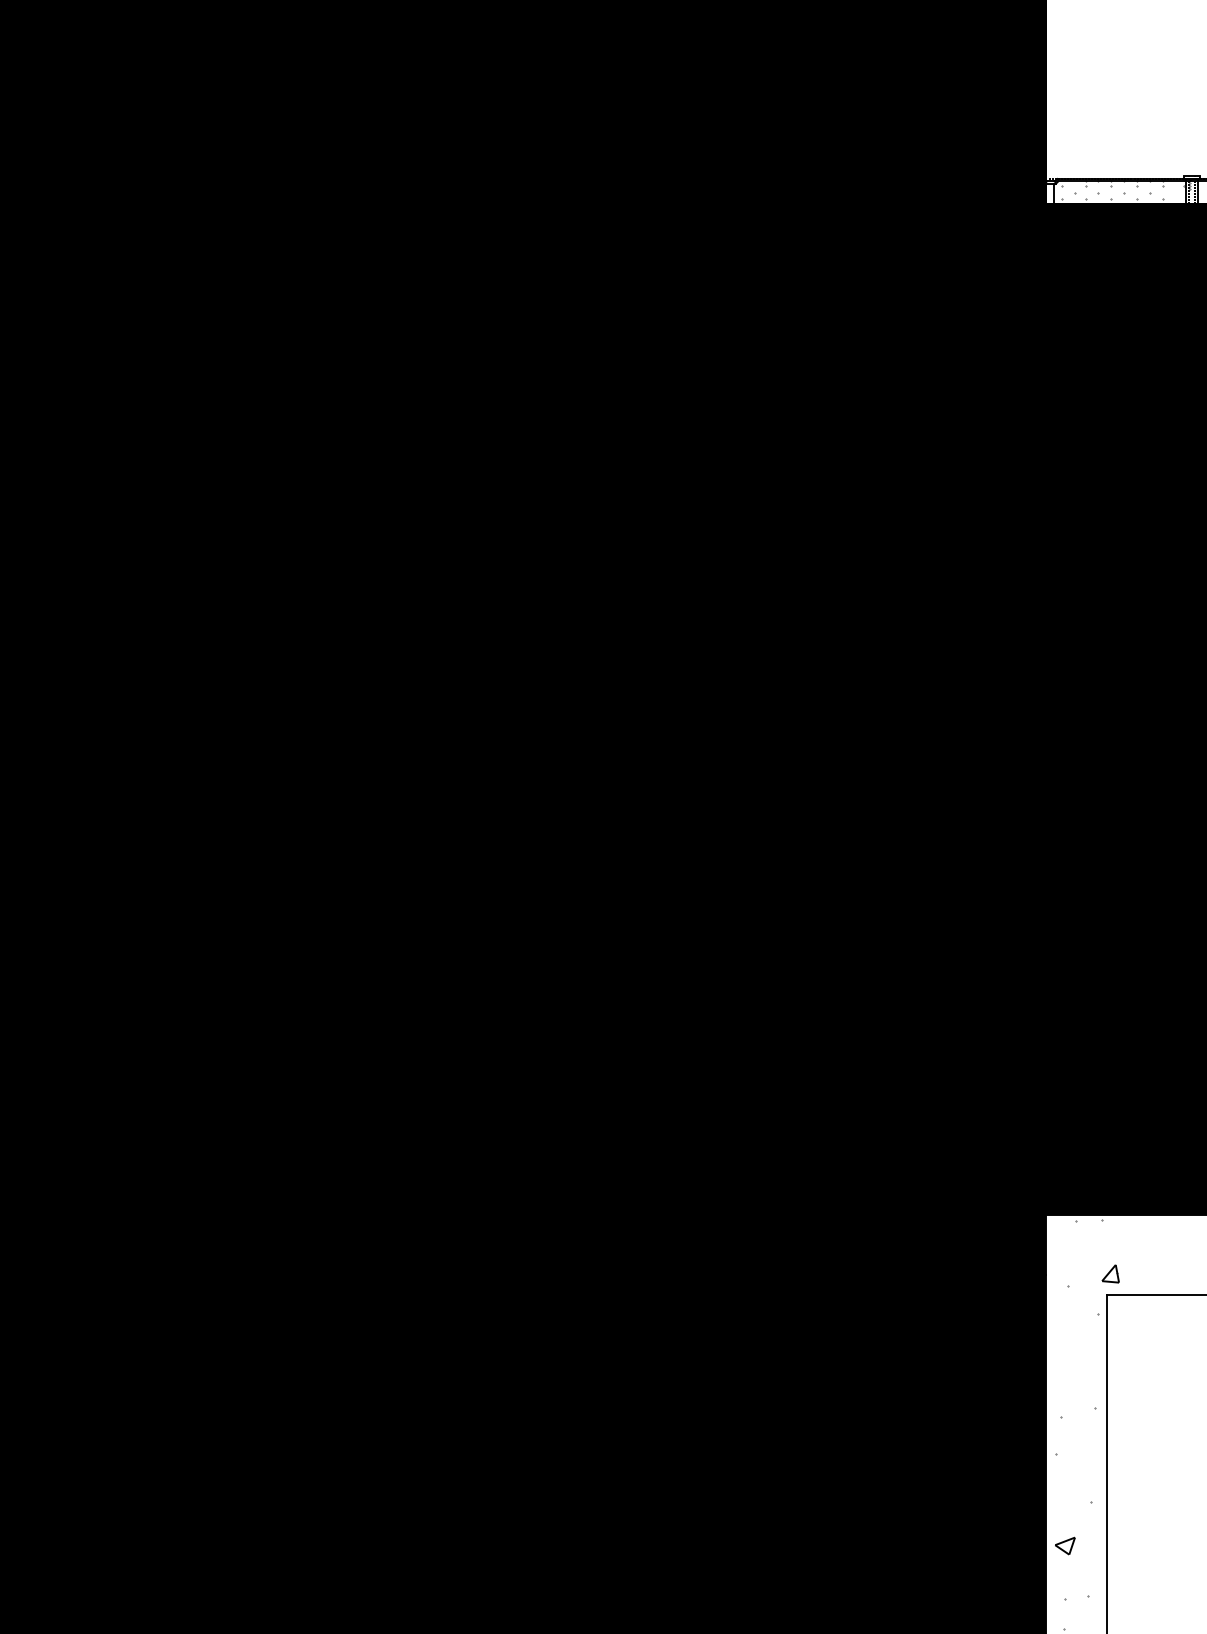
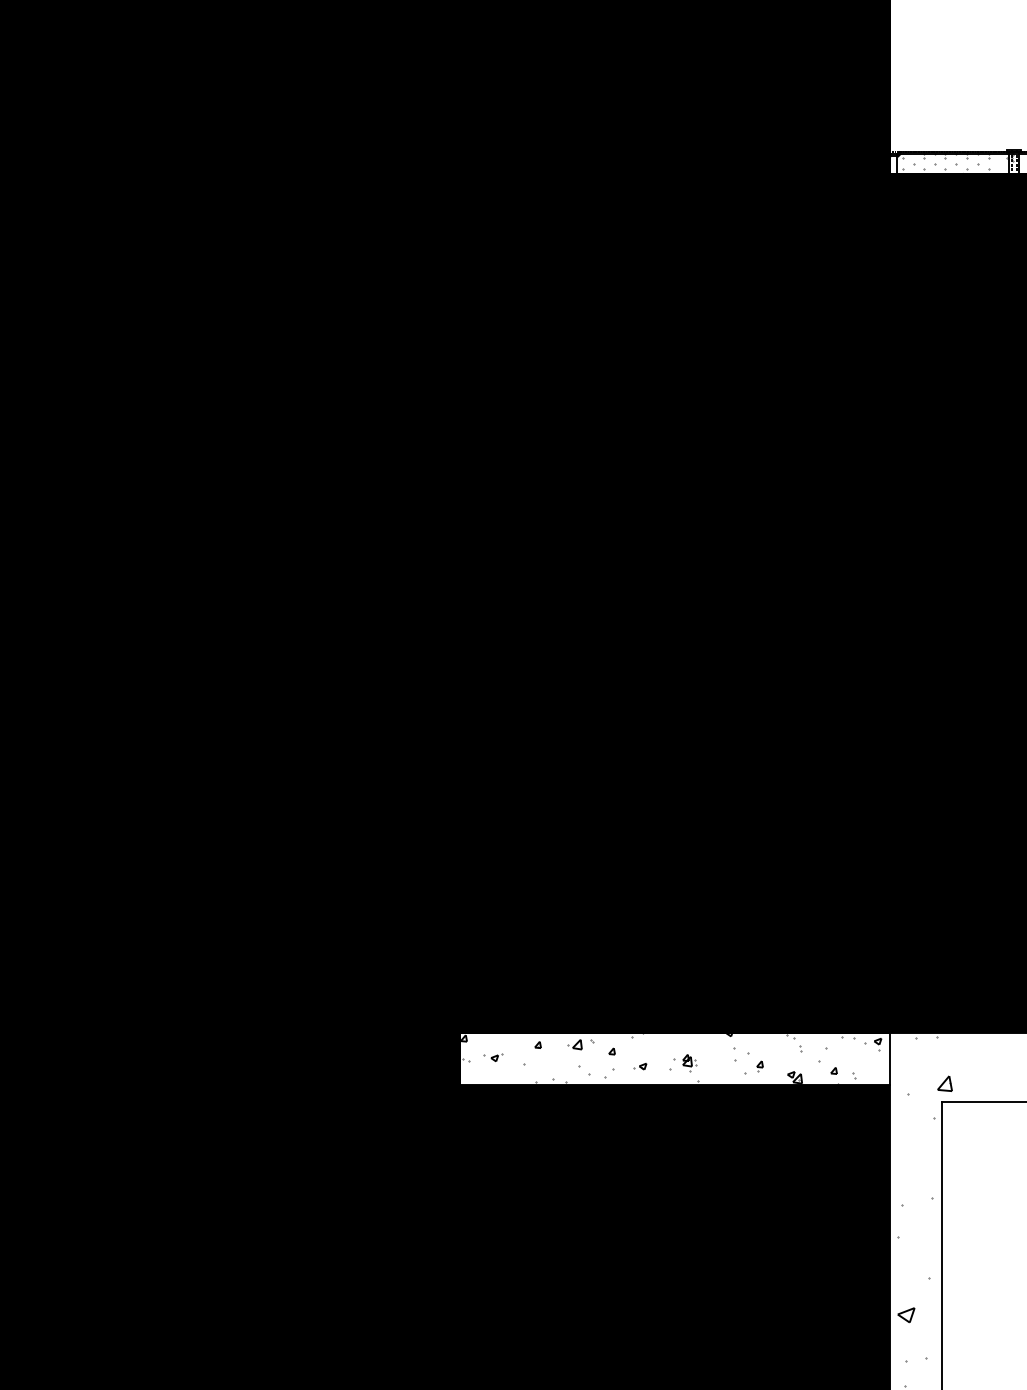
fill: (793, 1244) -> (675, 1058), removed

